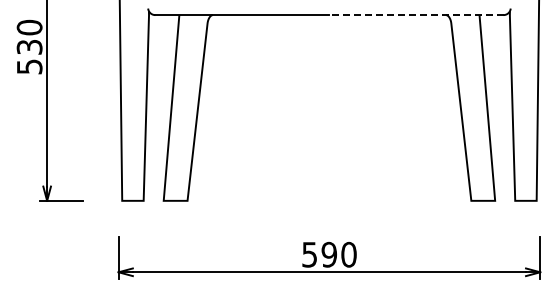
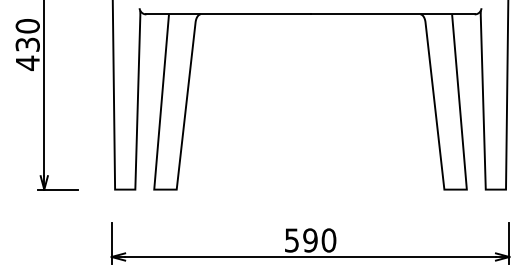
line: (415, 15) -> (391, 14), dashed -> solid
text: (29, 66) -> (27, 62), 530 -> 430

